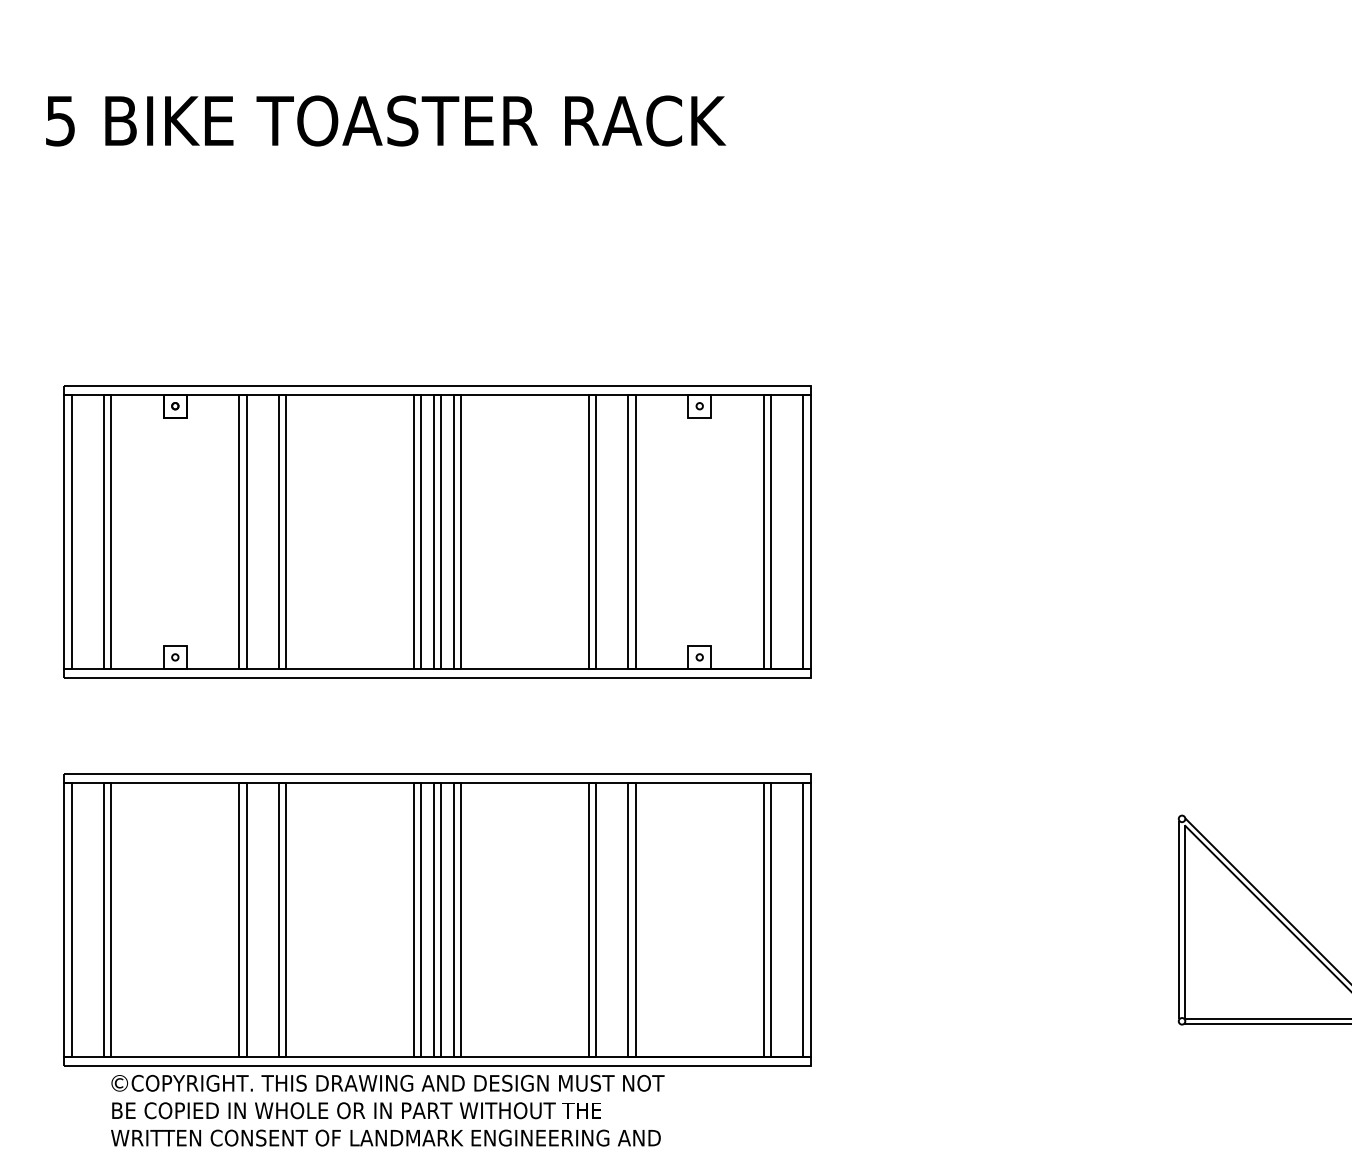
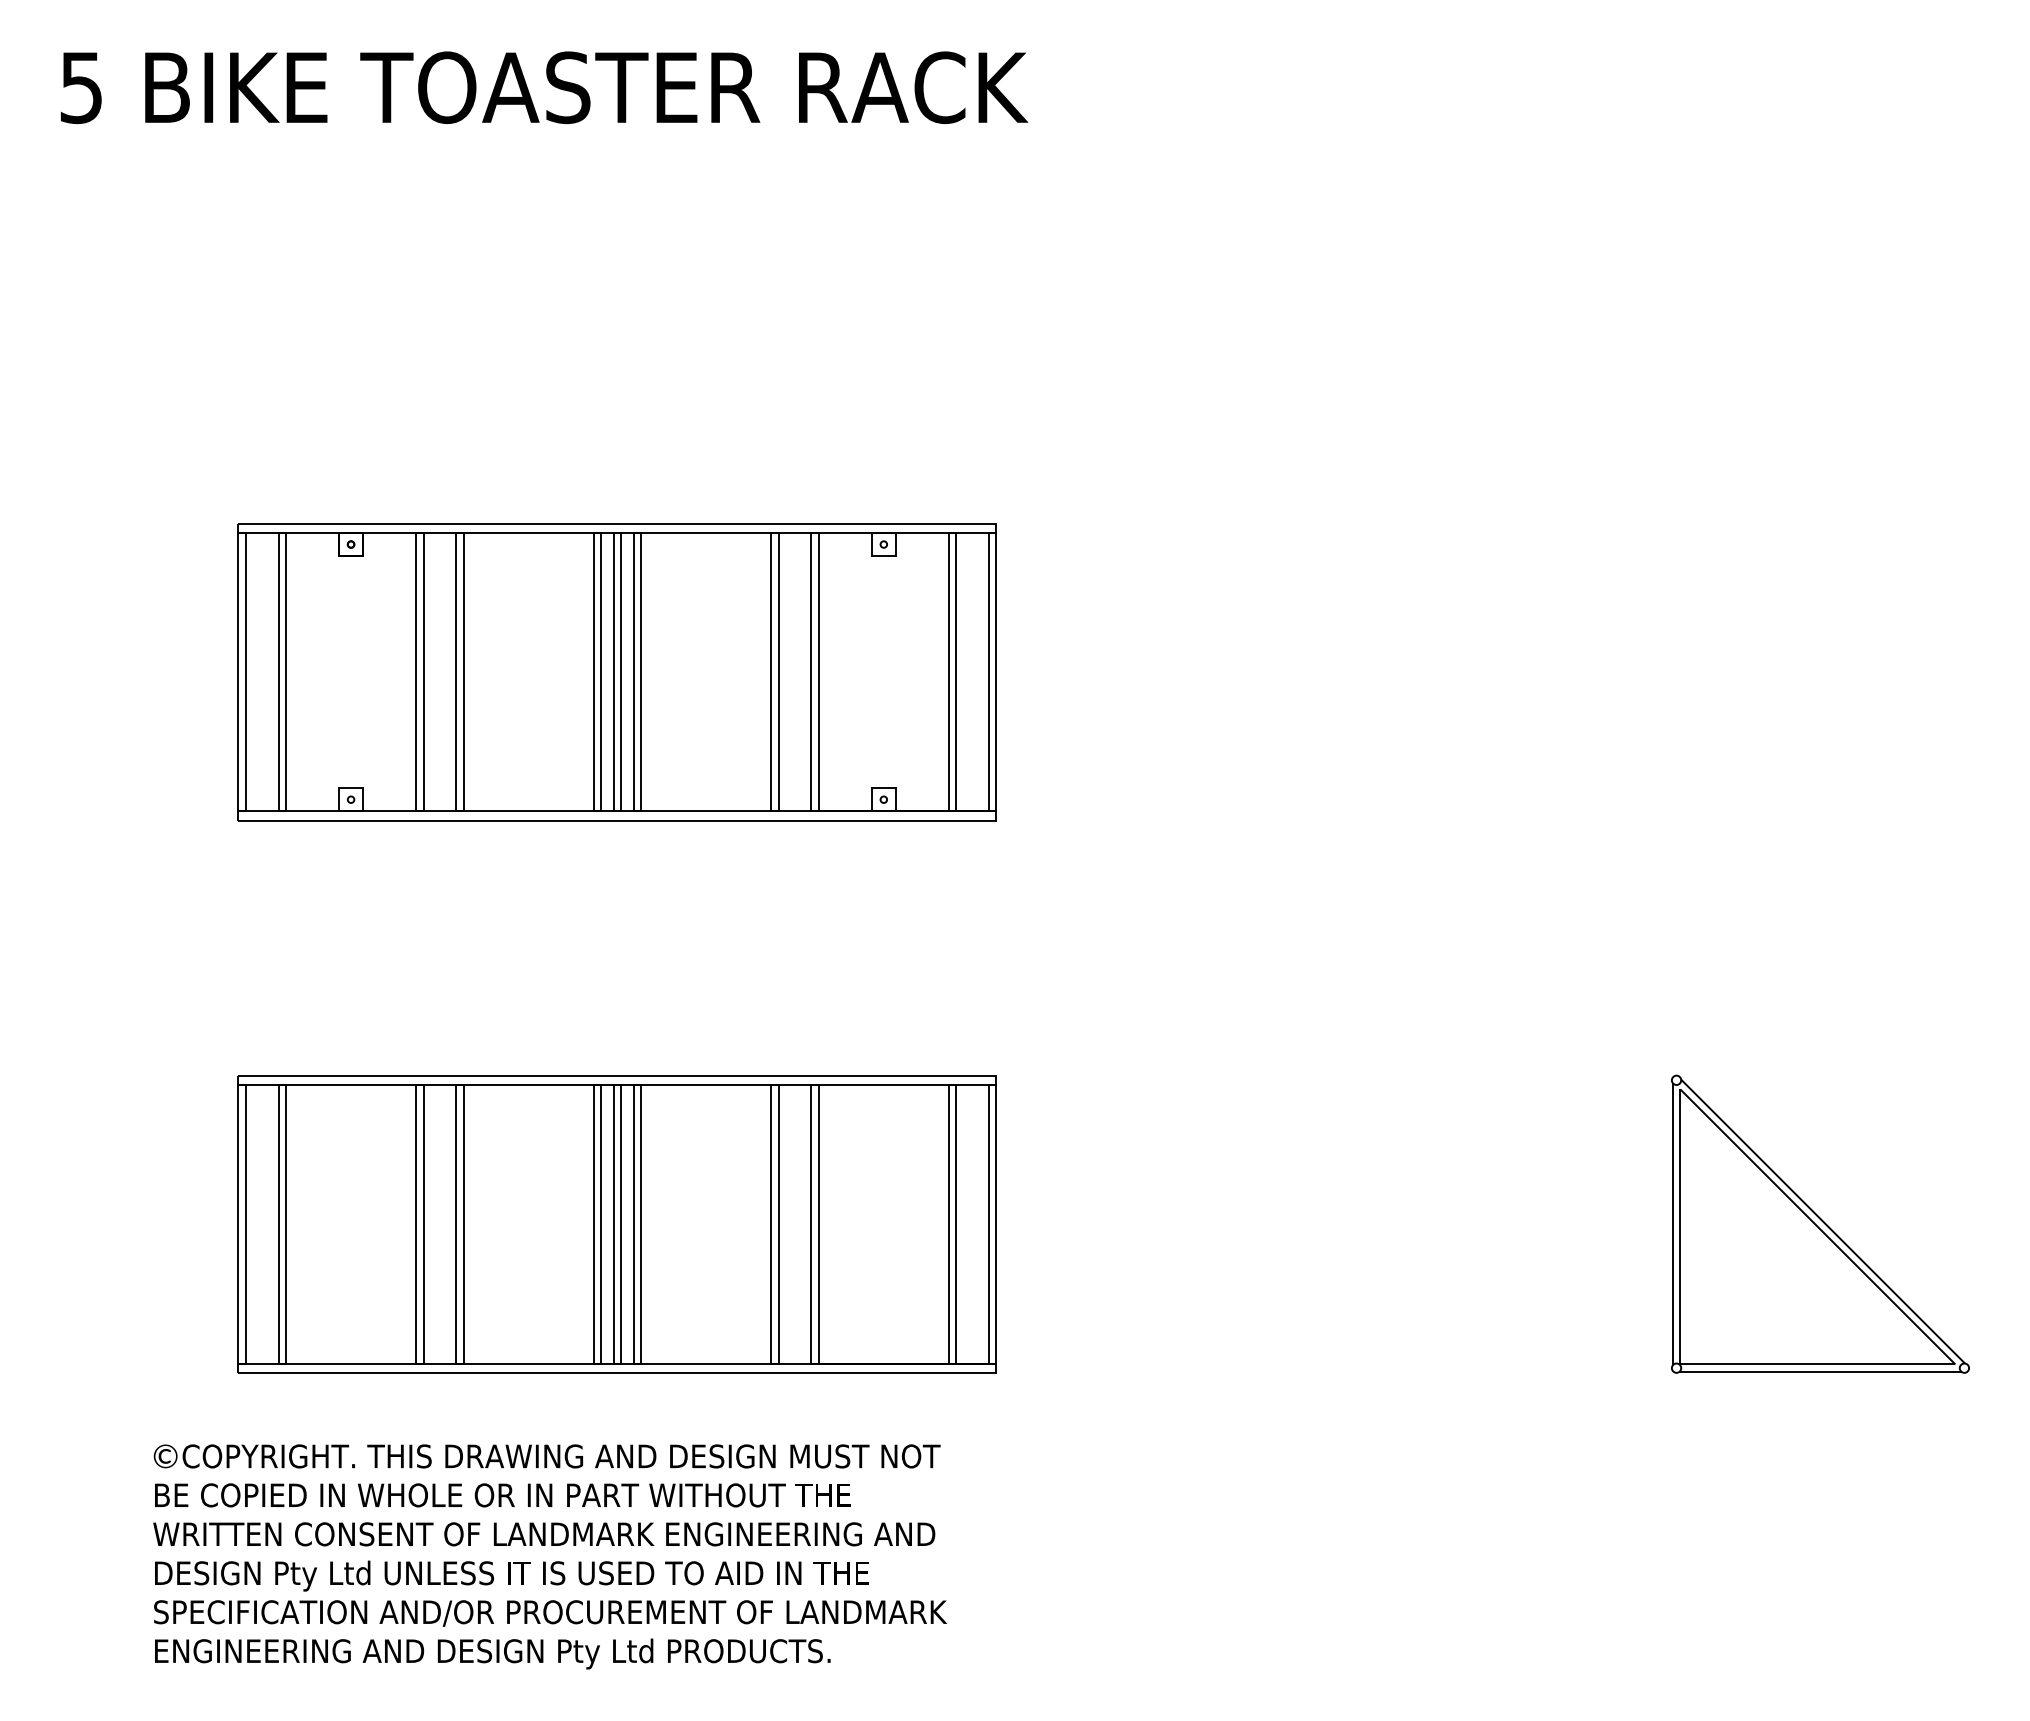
part: (436, 532) -> (616, 672), size x0.71
part: (436, 920) -> (616, 1224), size x0.71

